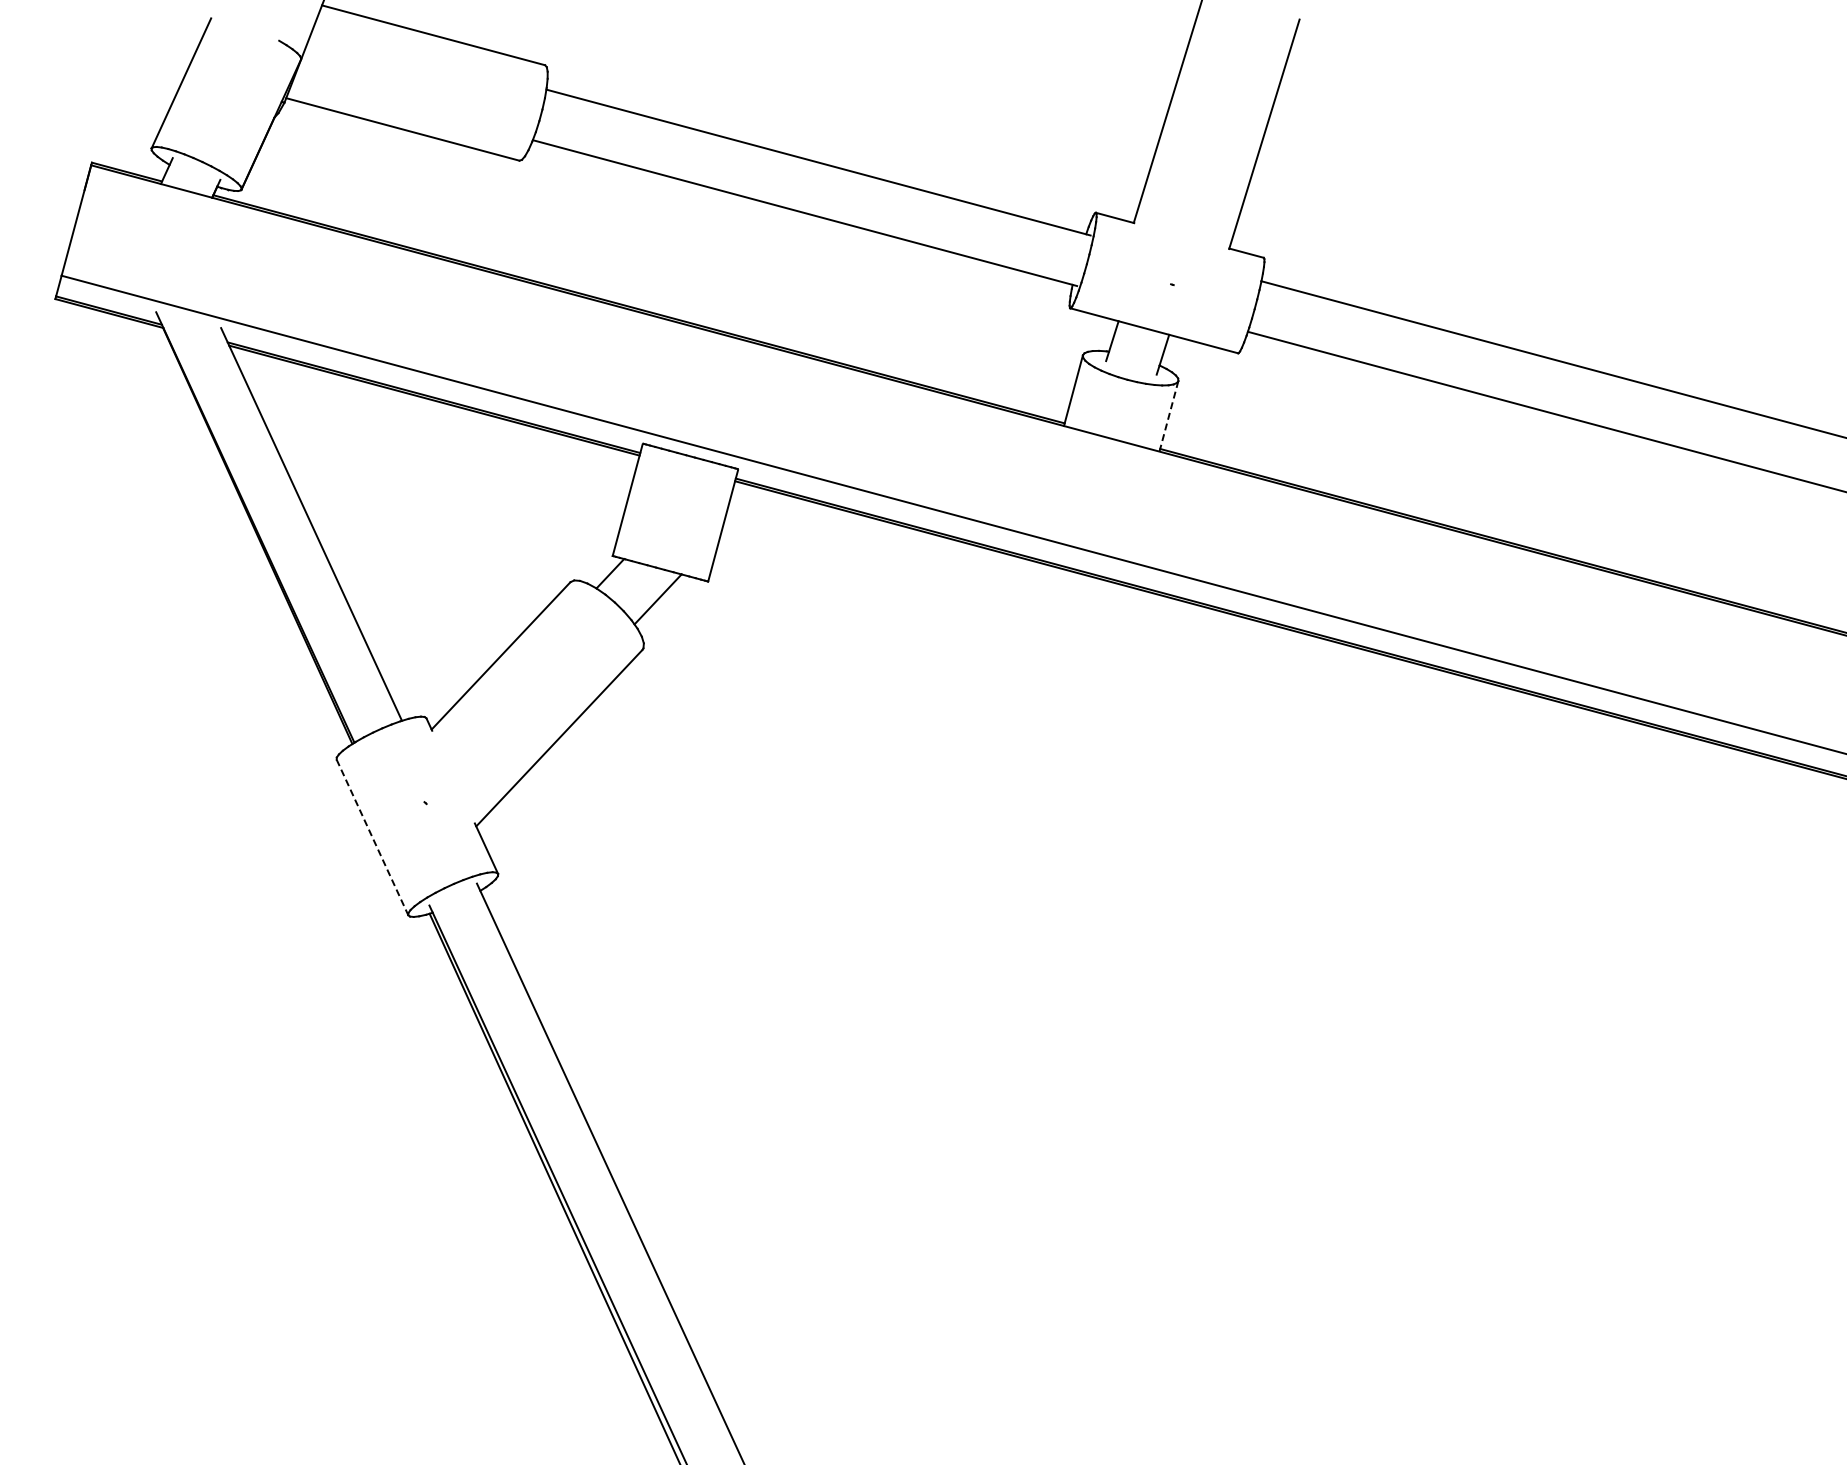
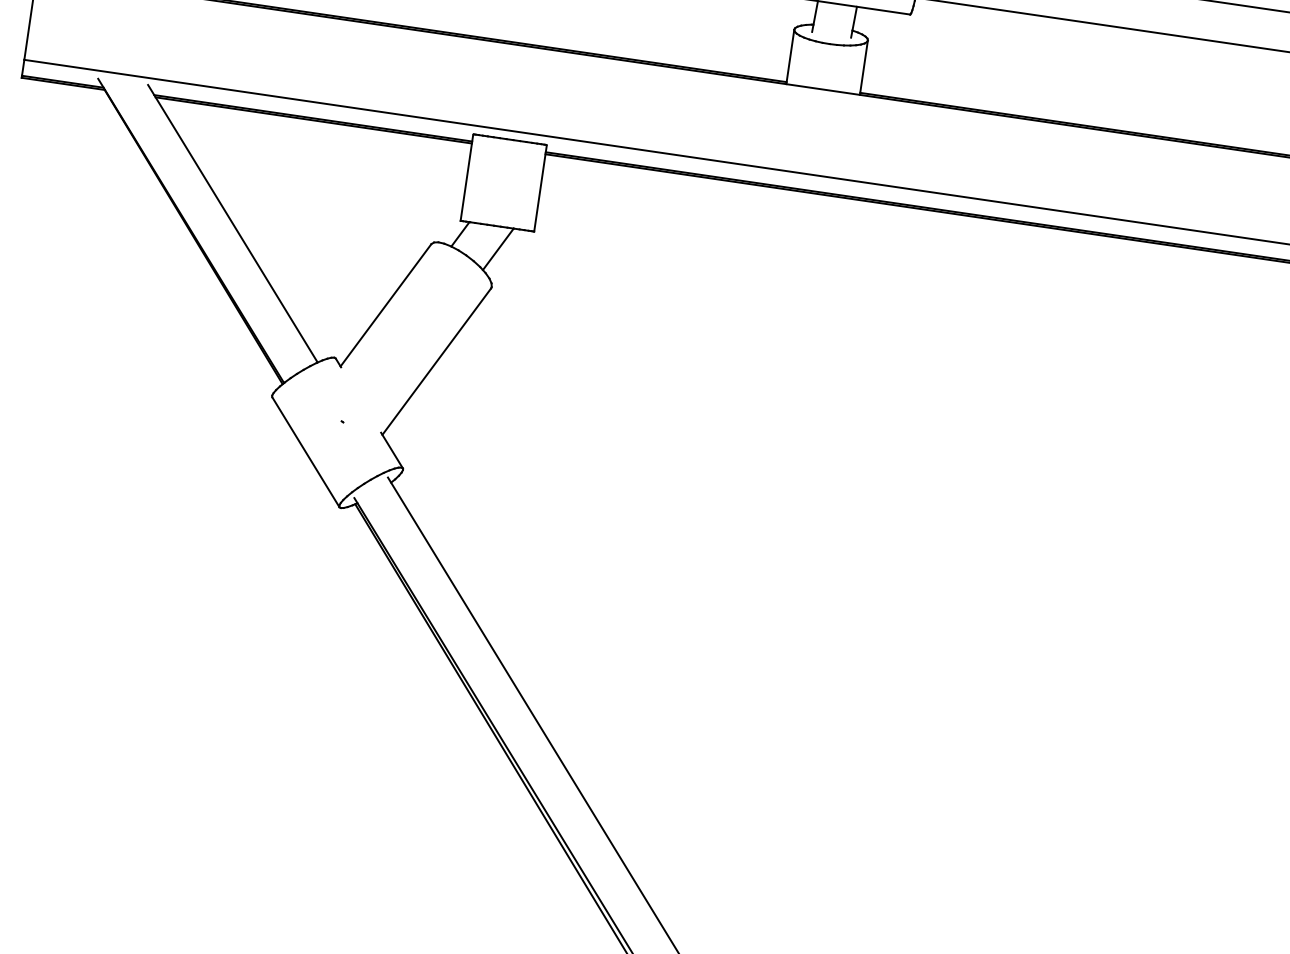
line: (1168, 416) -> (863, 67), dashed -> solid
line: (372, 837) -> (305, 452), dashed -> solid

